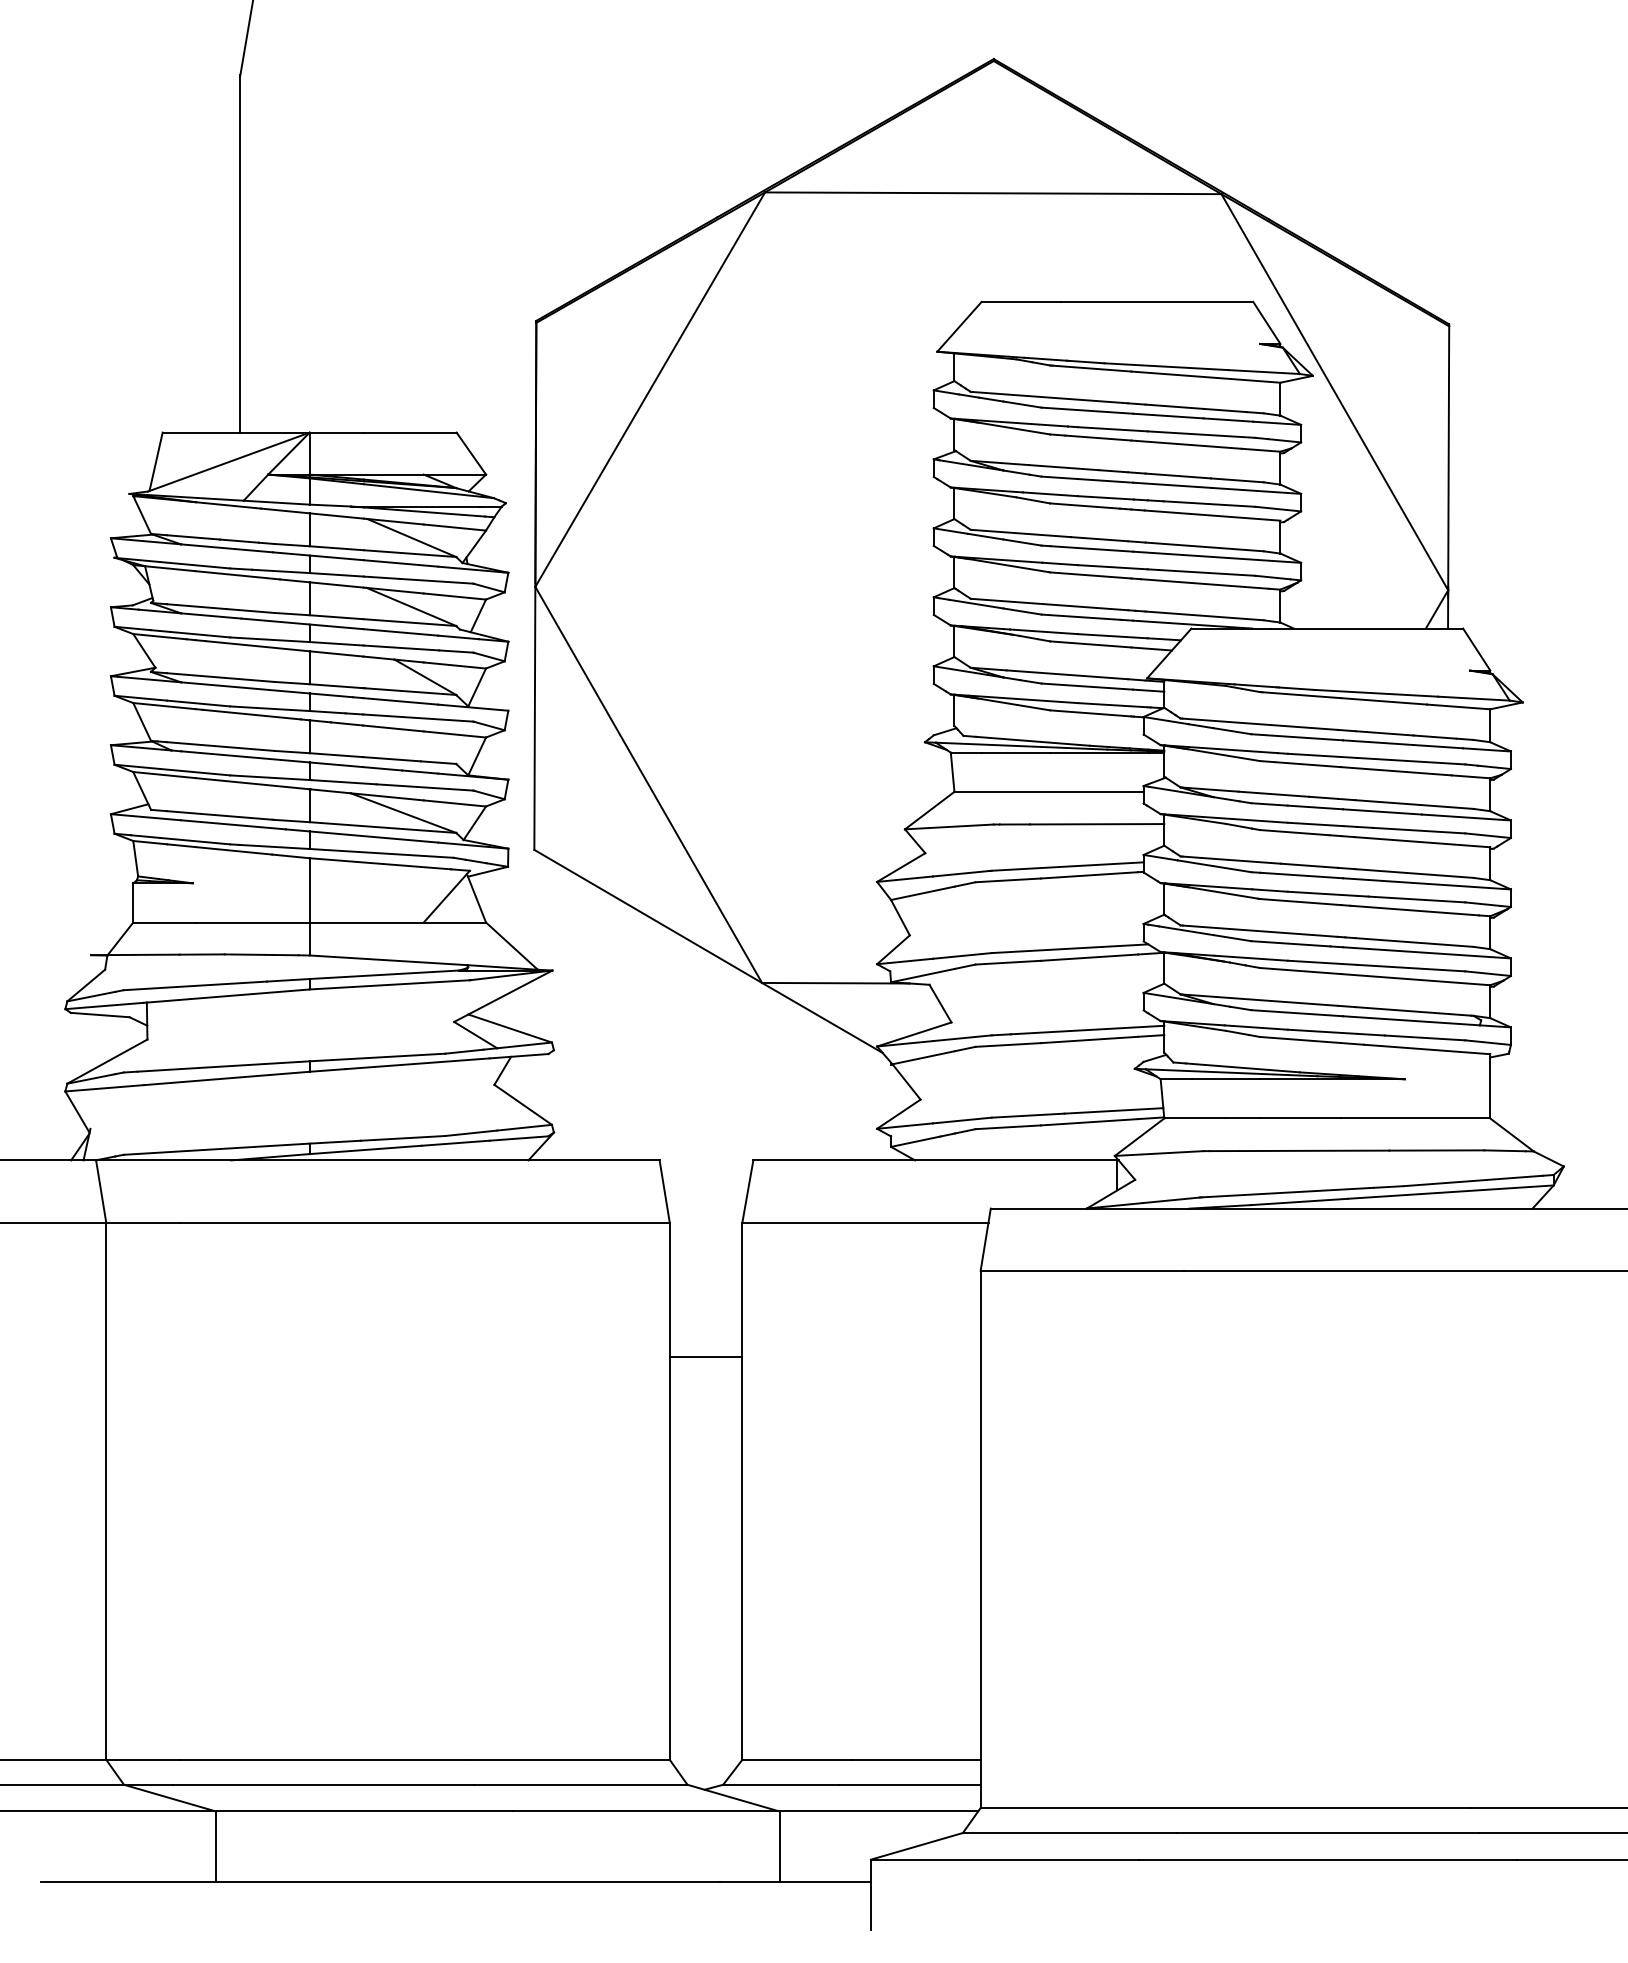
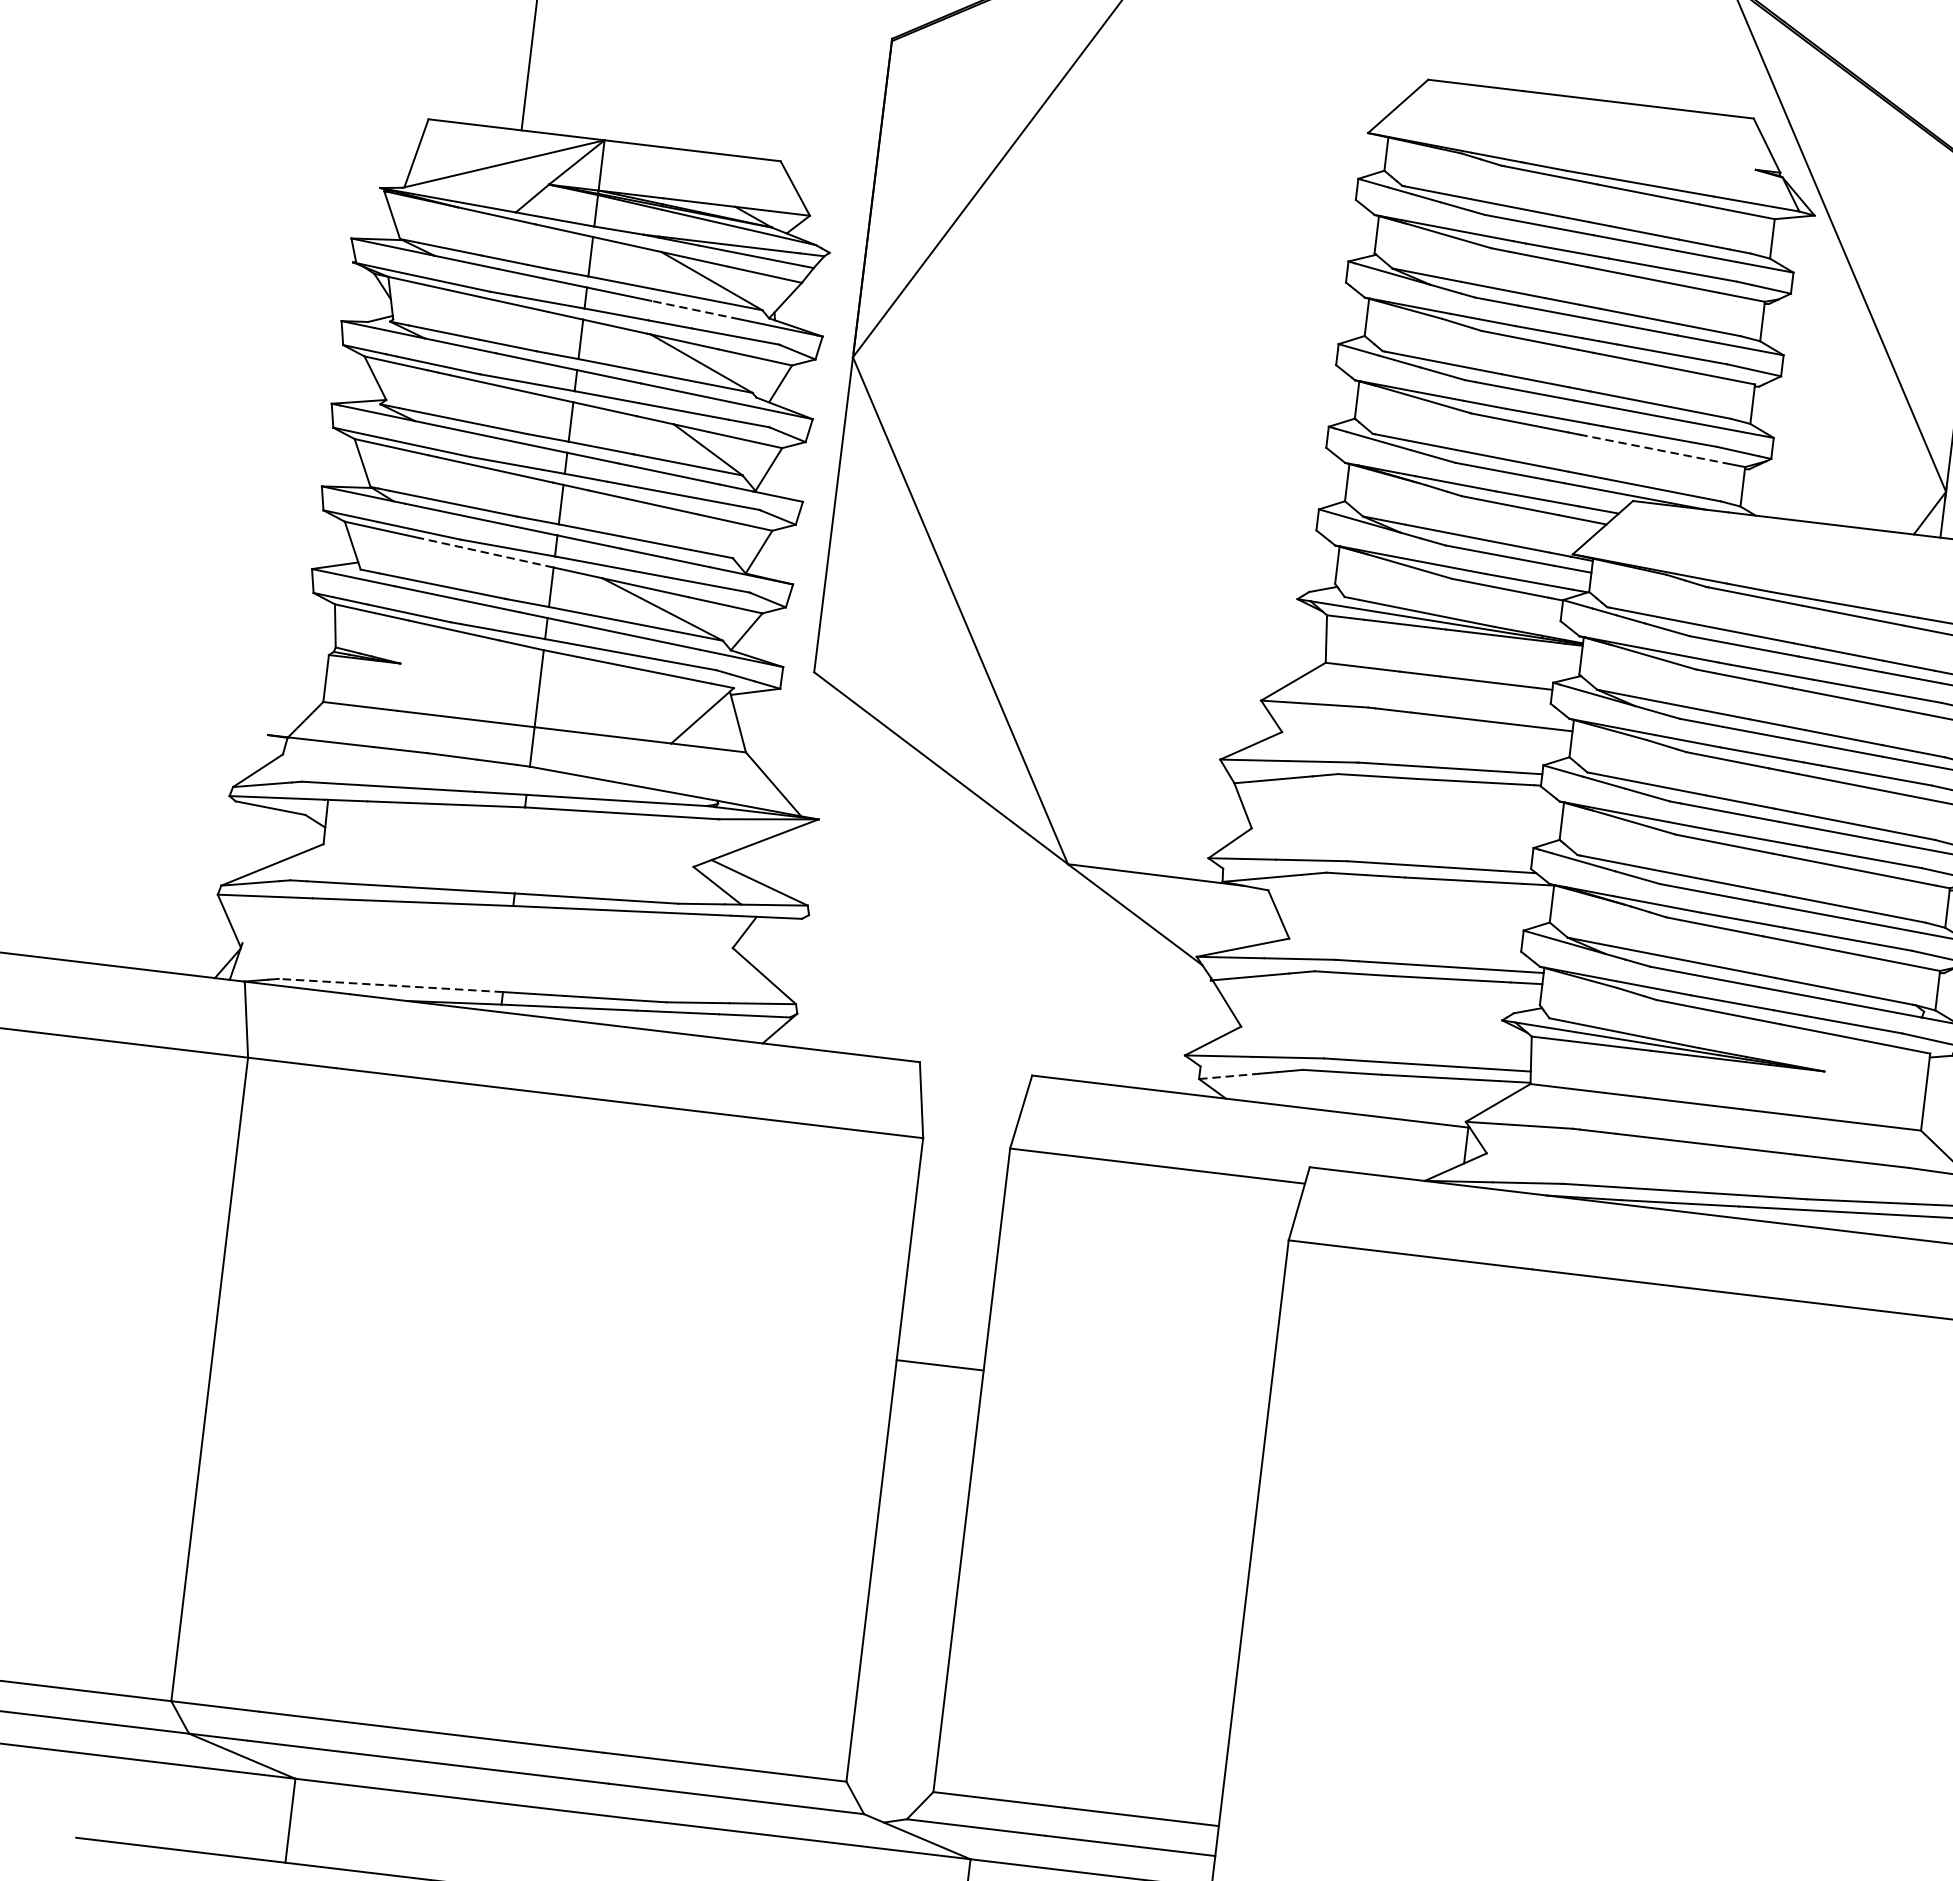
line: (400, 563) -> (694, 310), solid -> dashed
line: (1205, 584) -> (1656, 450), solid -> dashed
line: (252, 783) -> (486, 552), solid -> dashed
line: (916, 1141) -> (1230, 1076), solid -> dashed
line: (216, 1149) -> (390, 985), solid -> dashed
line: (705, 1356) -> (939, 1364), moved

